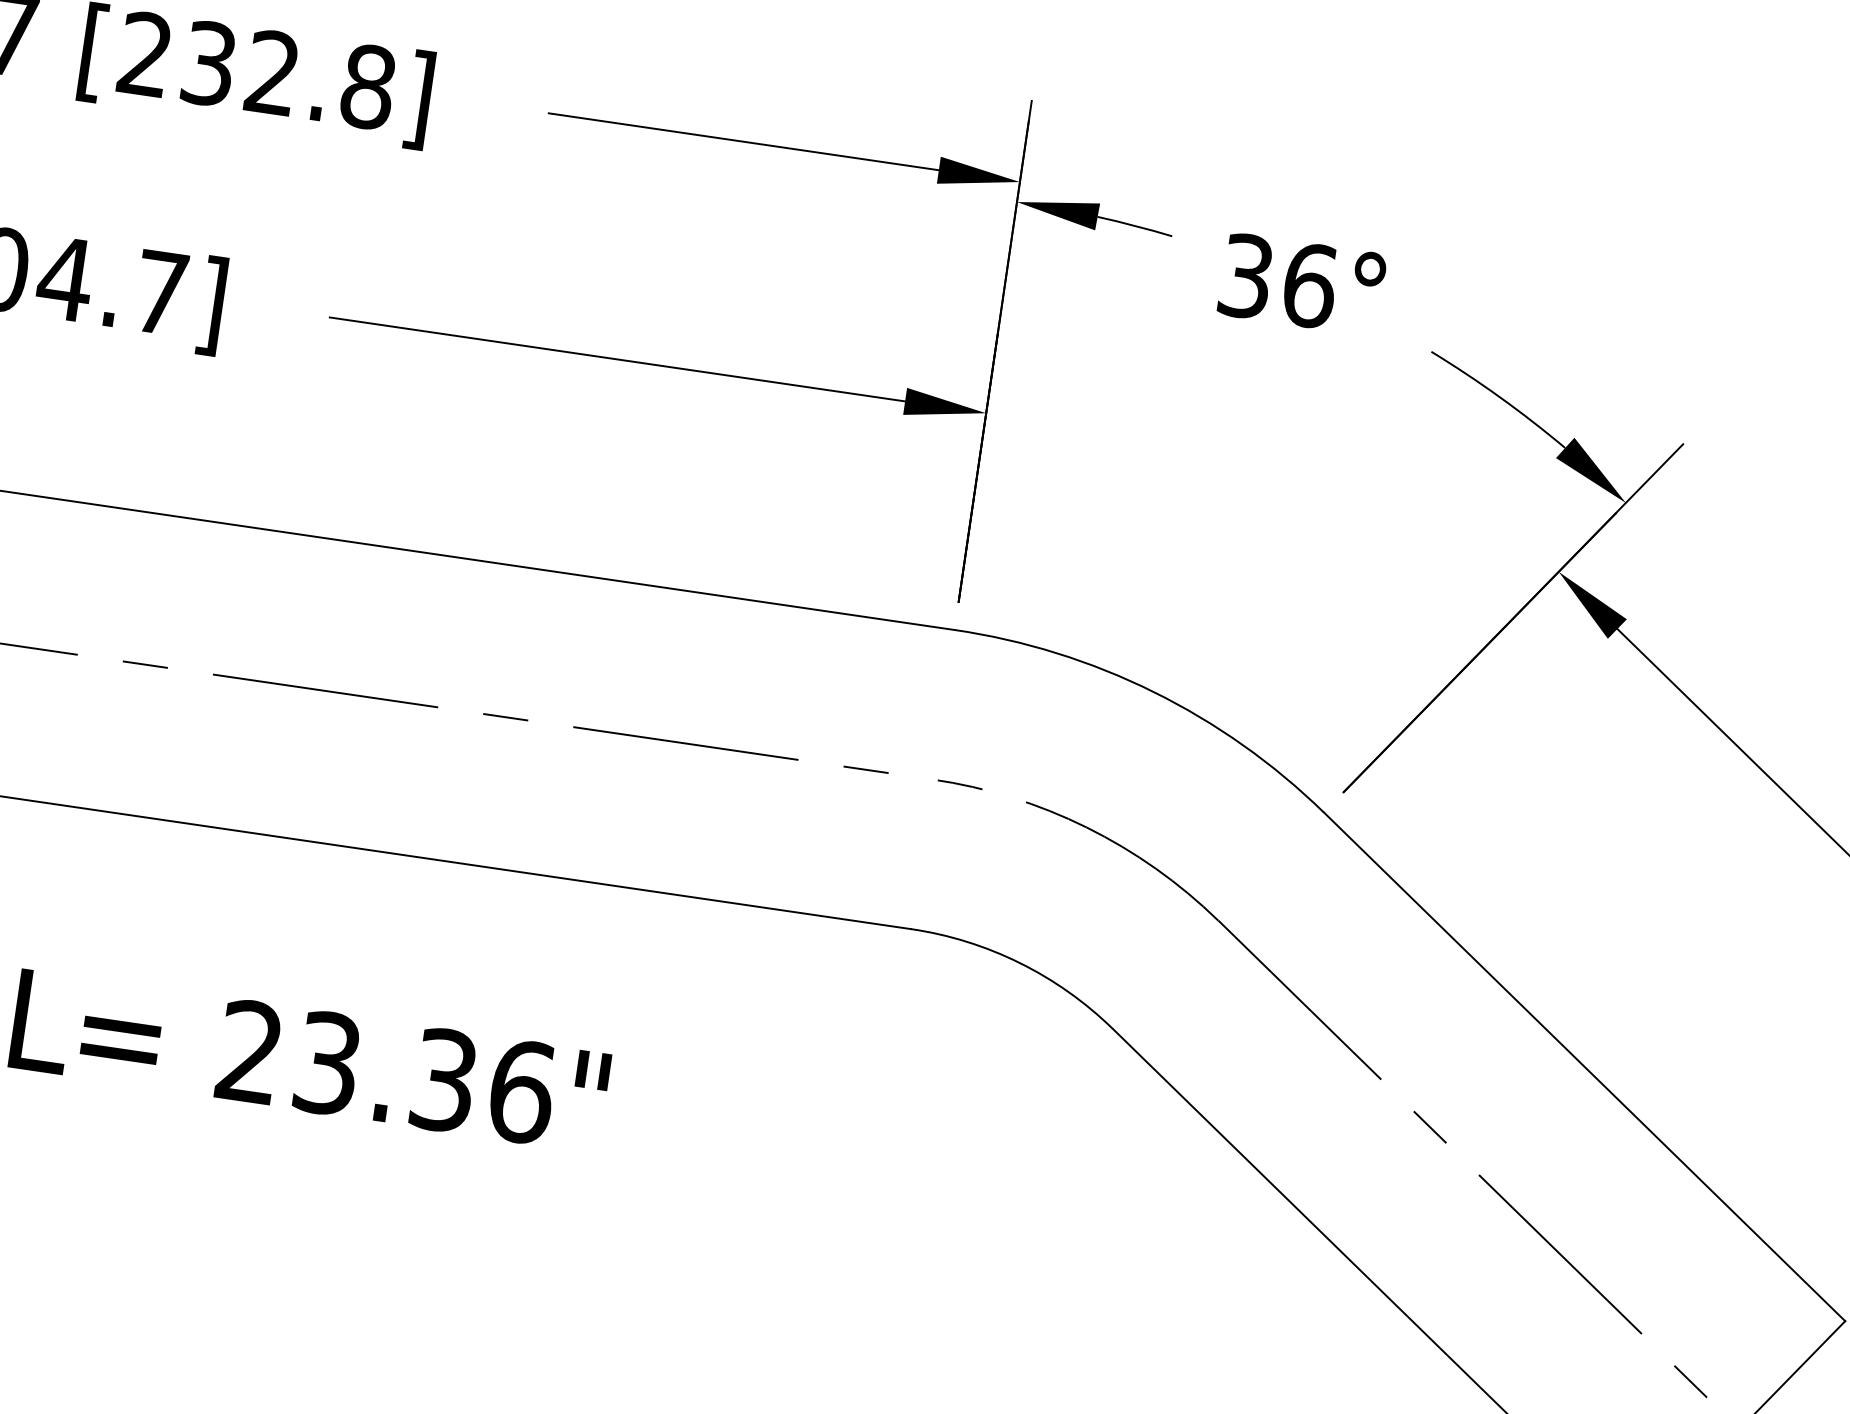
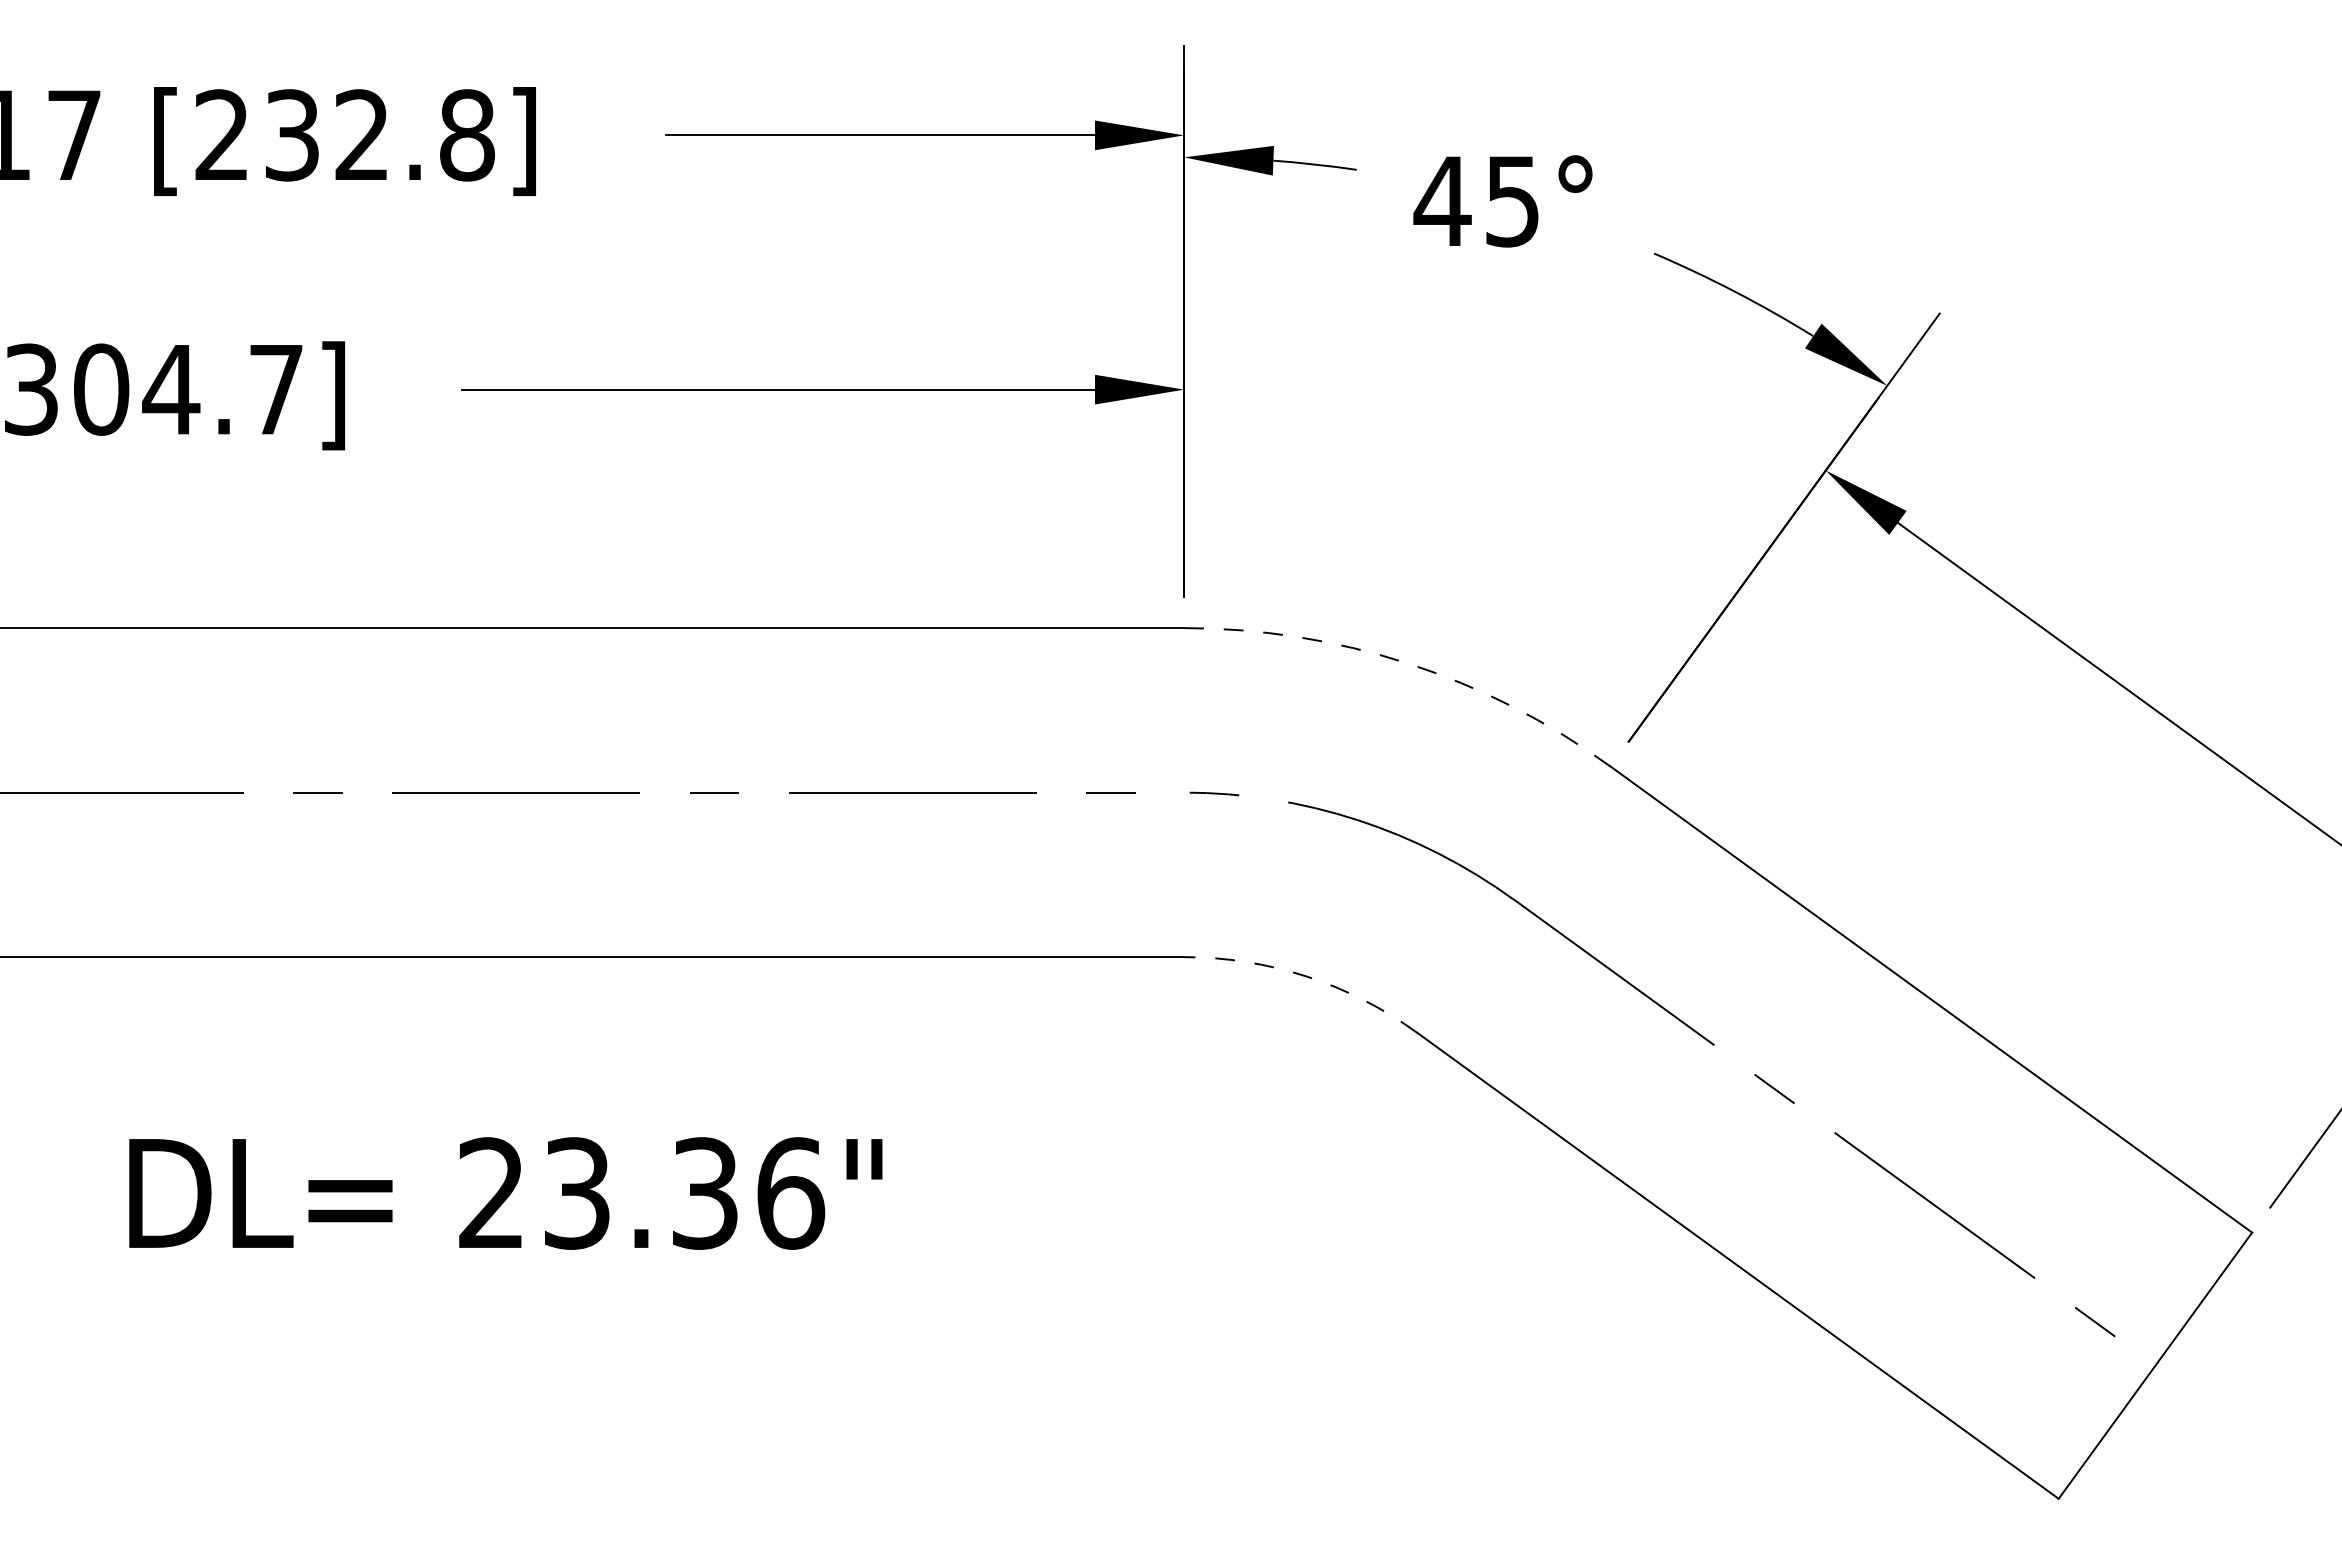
text: (1277, 281) -> (1477, 201), 36° -> 45°
arc: (1153, 691) -> (1408, 663), solid -> dashed
arc: (1019, 962) -> (1306, 976), solid -> dashed

